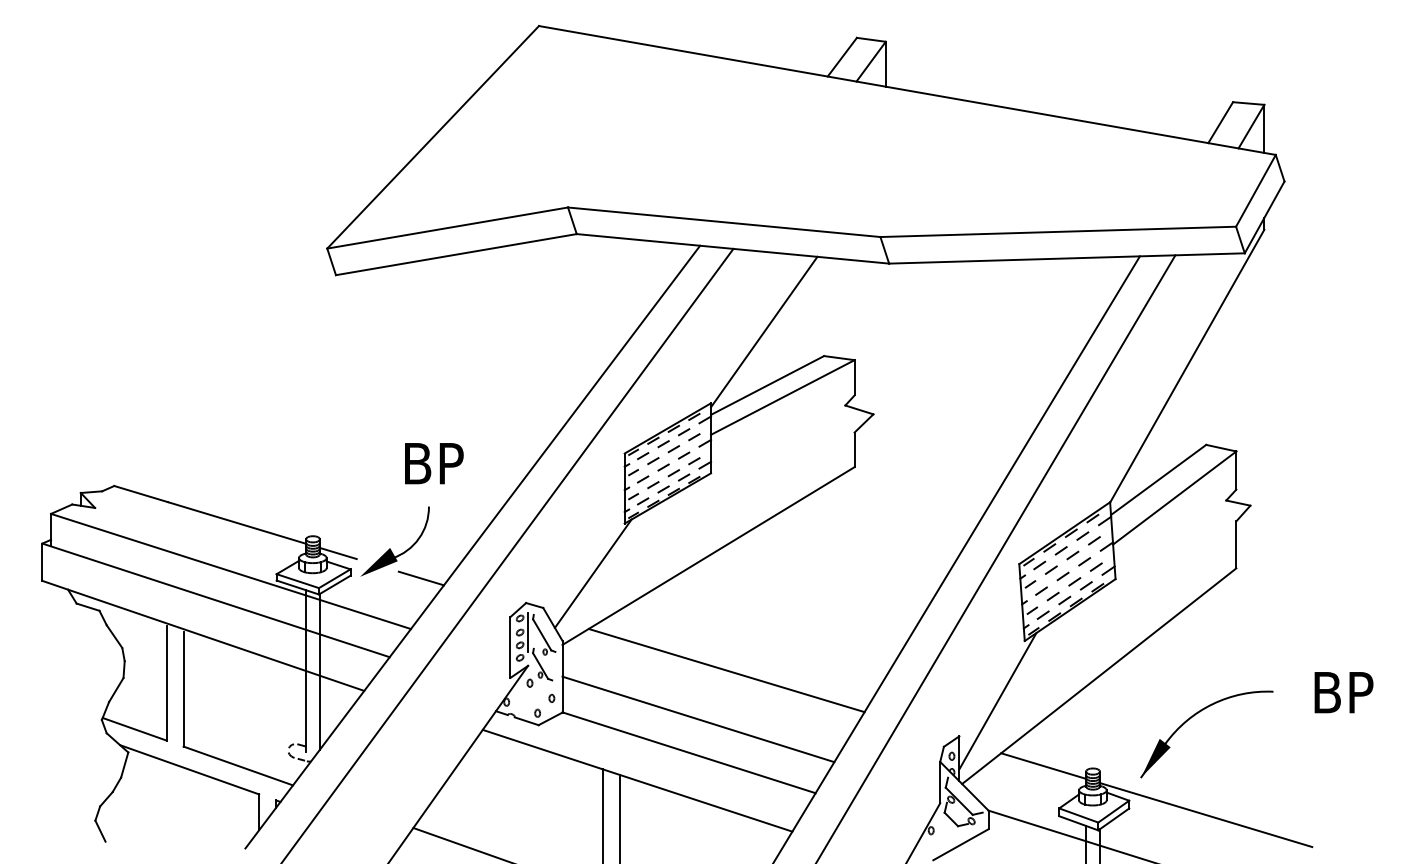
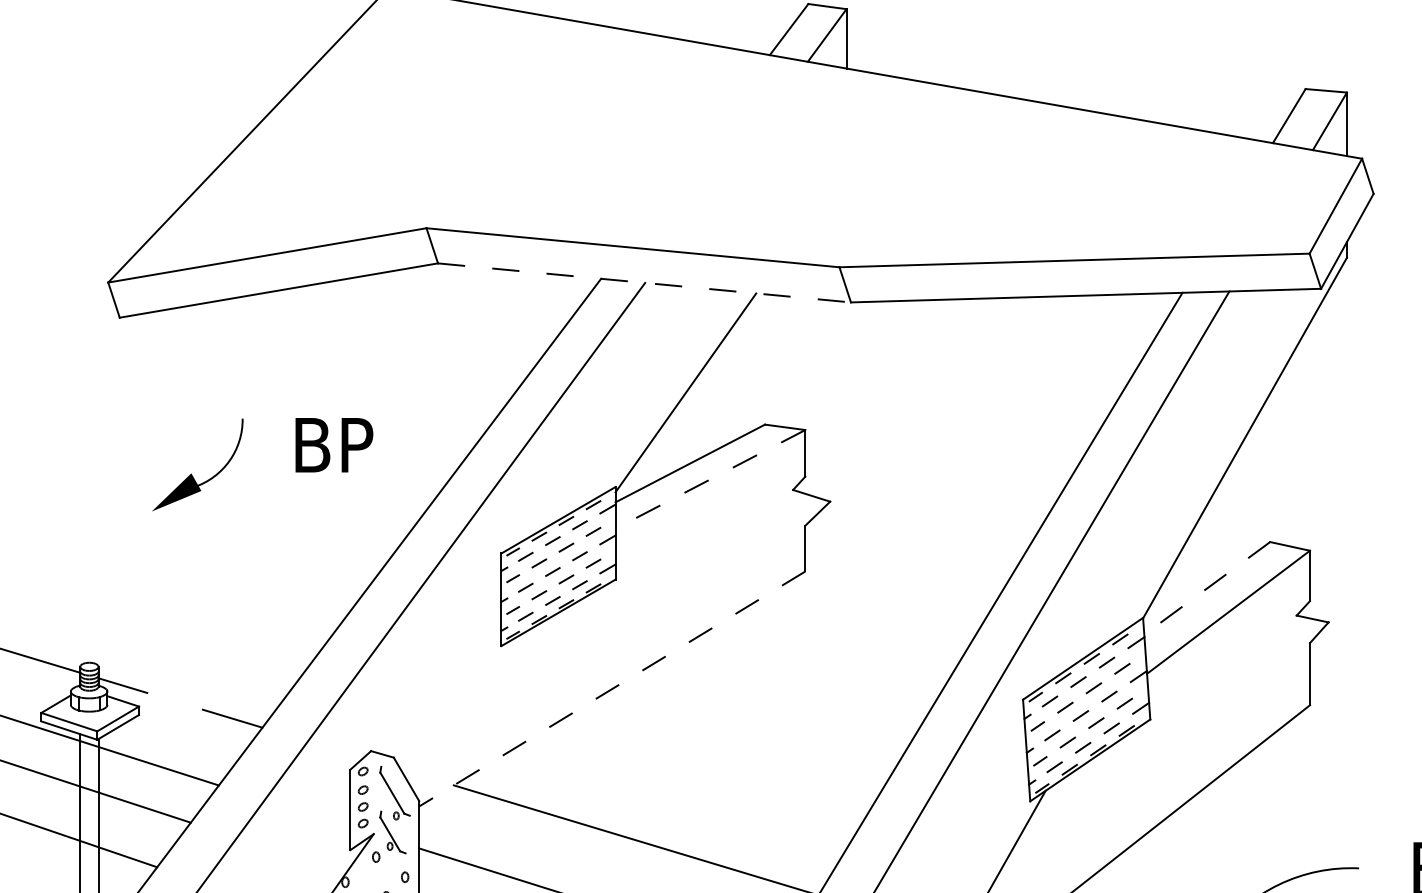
line: (732, 248) -> (643, 282), solid -> dashed
line: (782, 397) -> (710, 479), solid -> dashed
text: (434, 463) -> (334, 445), moved
line: (1158, 480) -> (1207, 589), solid -> dashed
part: (390, 548) -> (191, 474), moved
line: (708, 556) -> (612, 689), solid -> dashed
line: (592, 573) -> (458, 712), removed
line: (528, 632) -> (374, 790), removed

